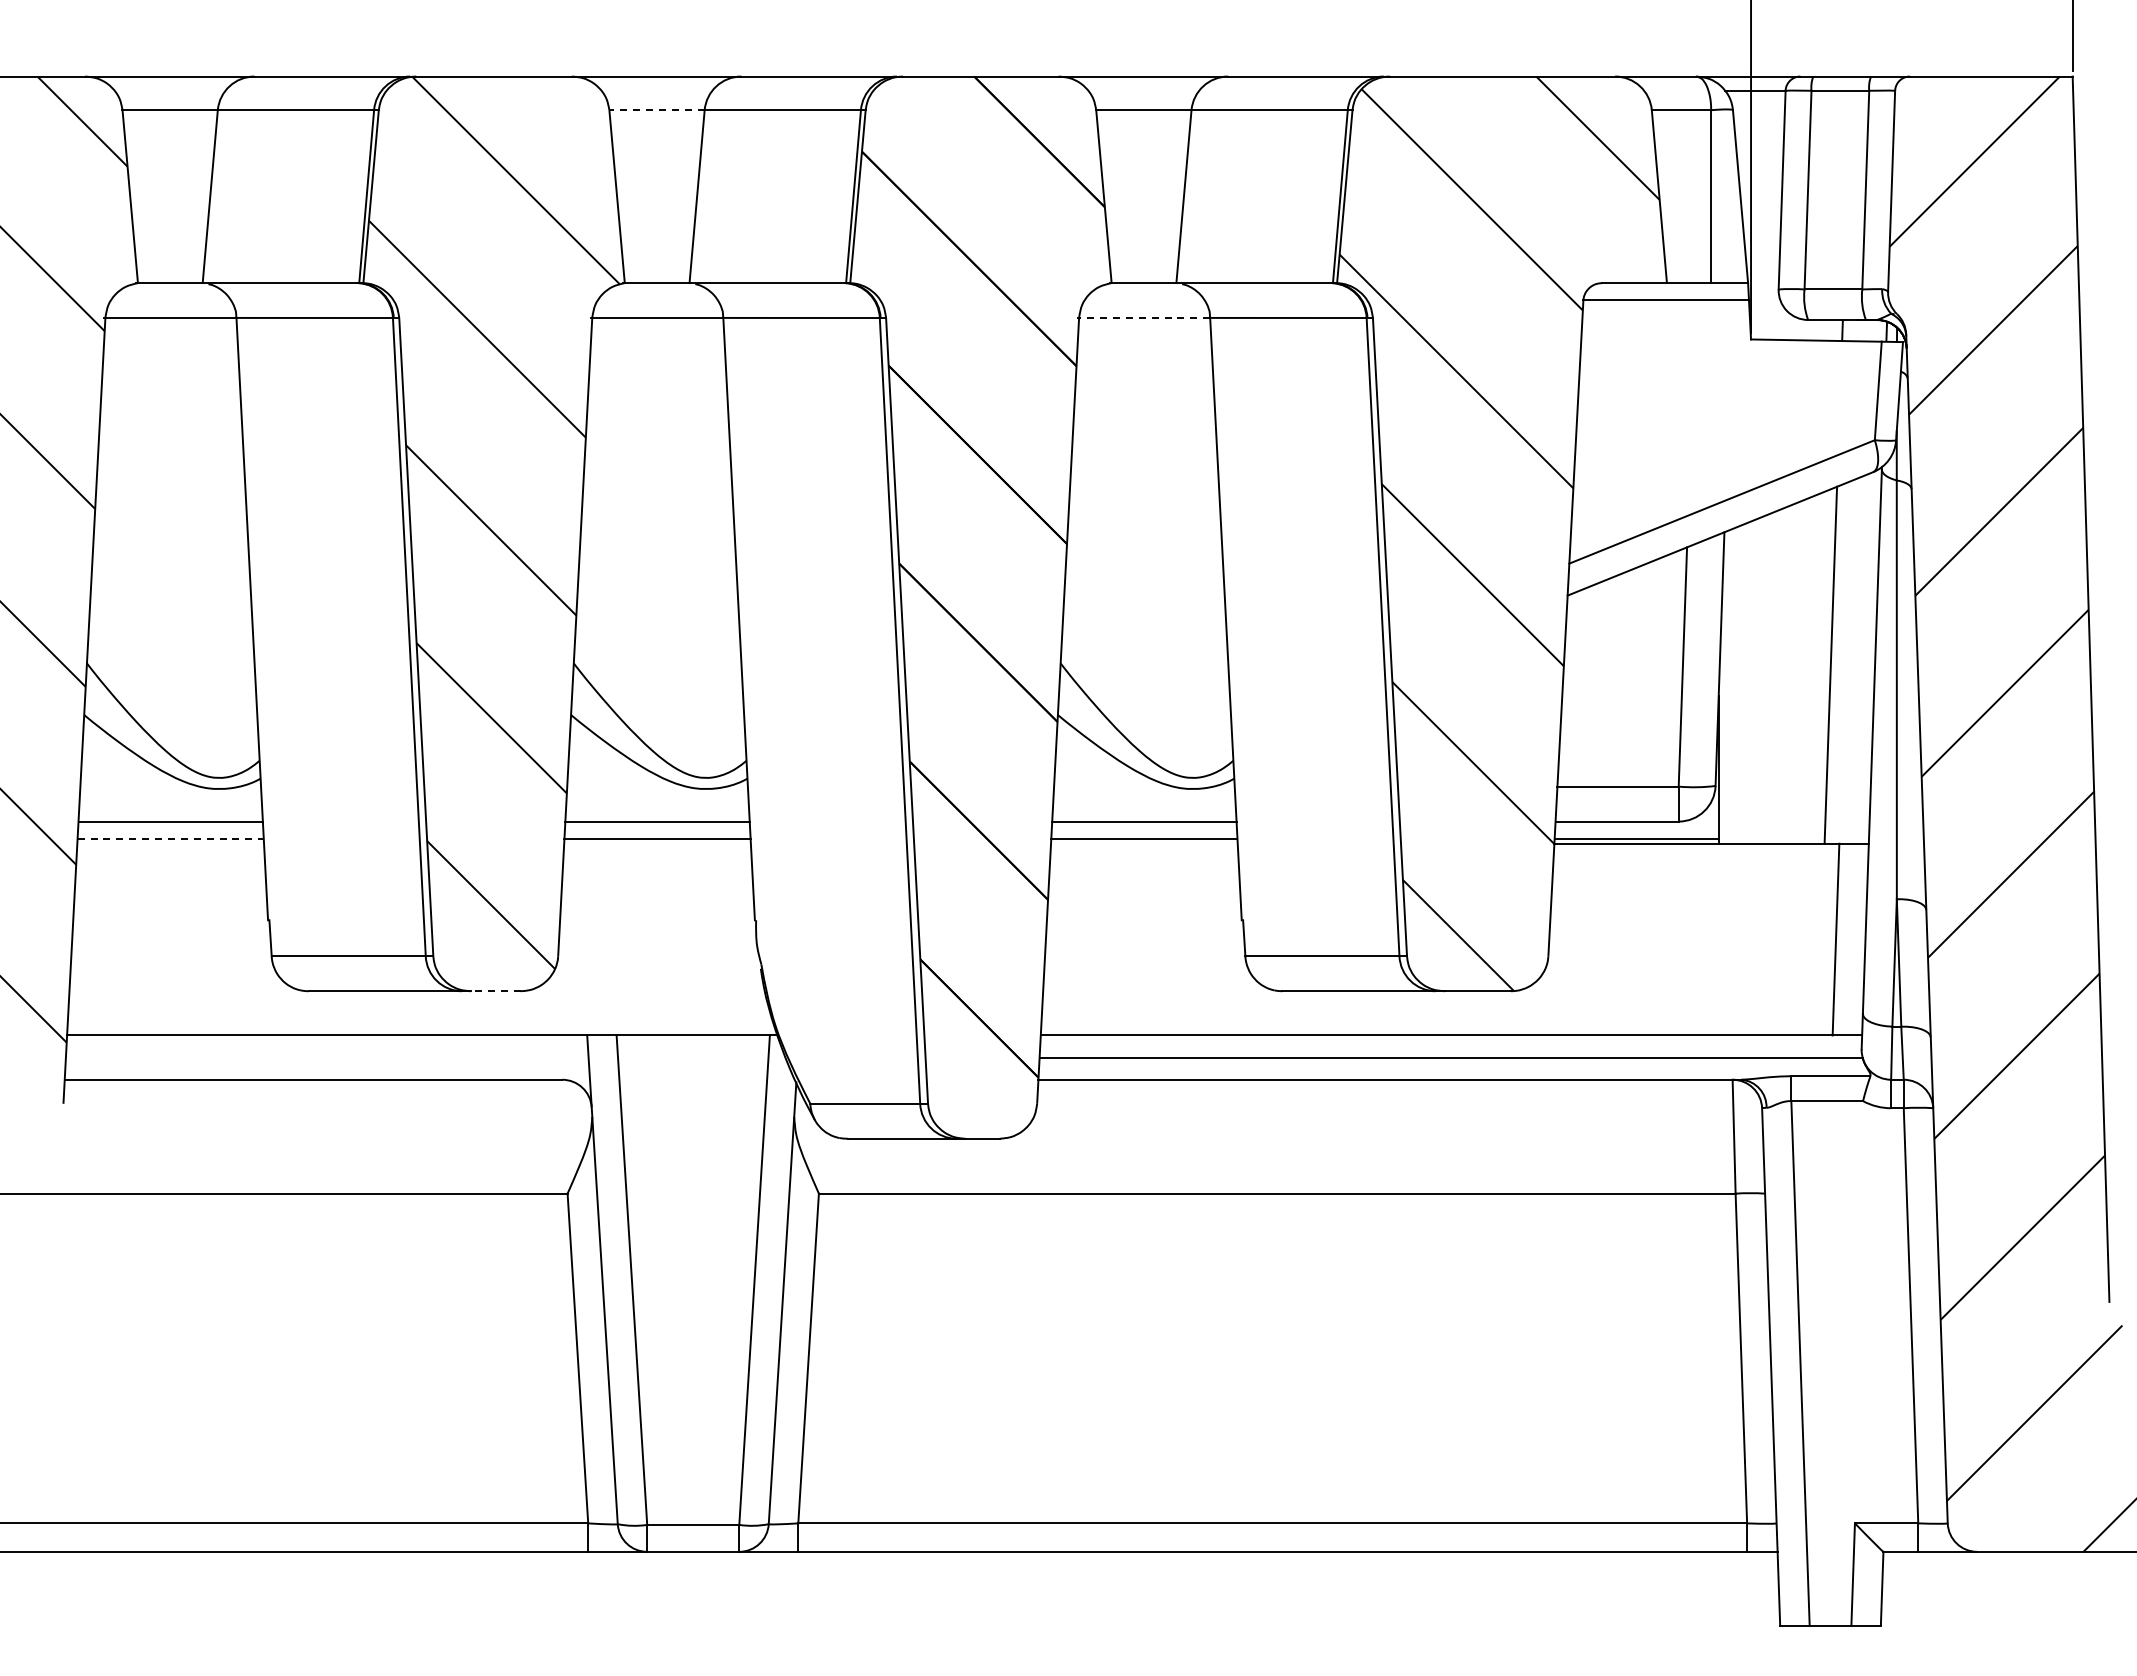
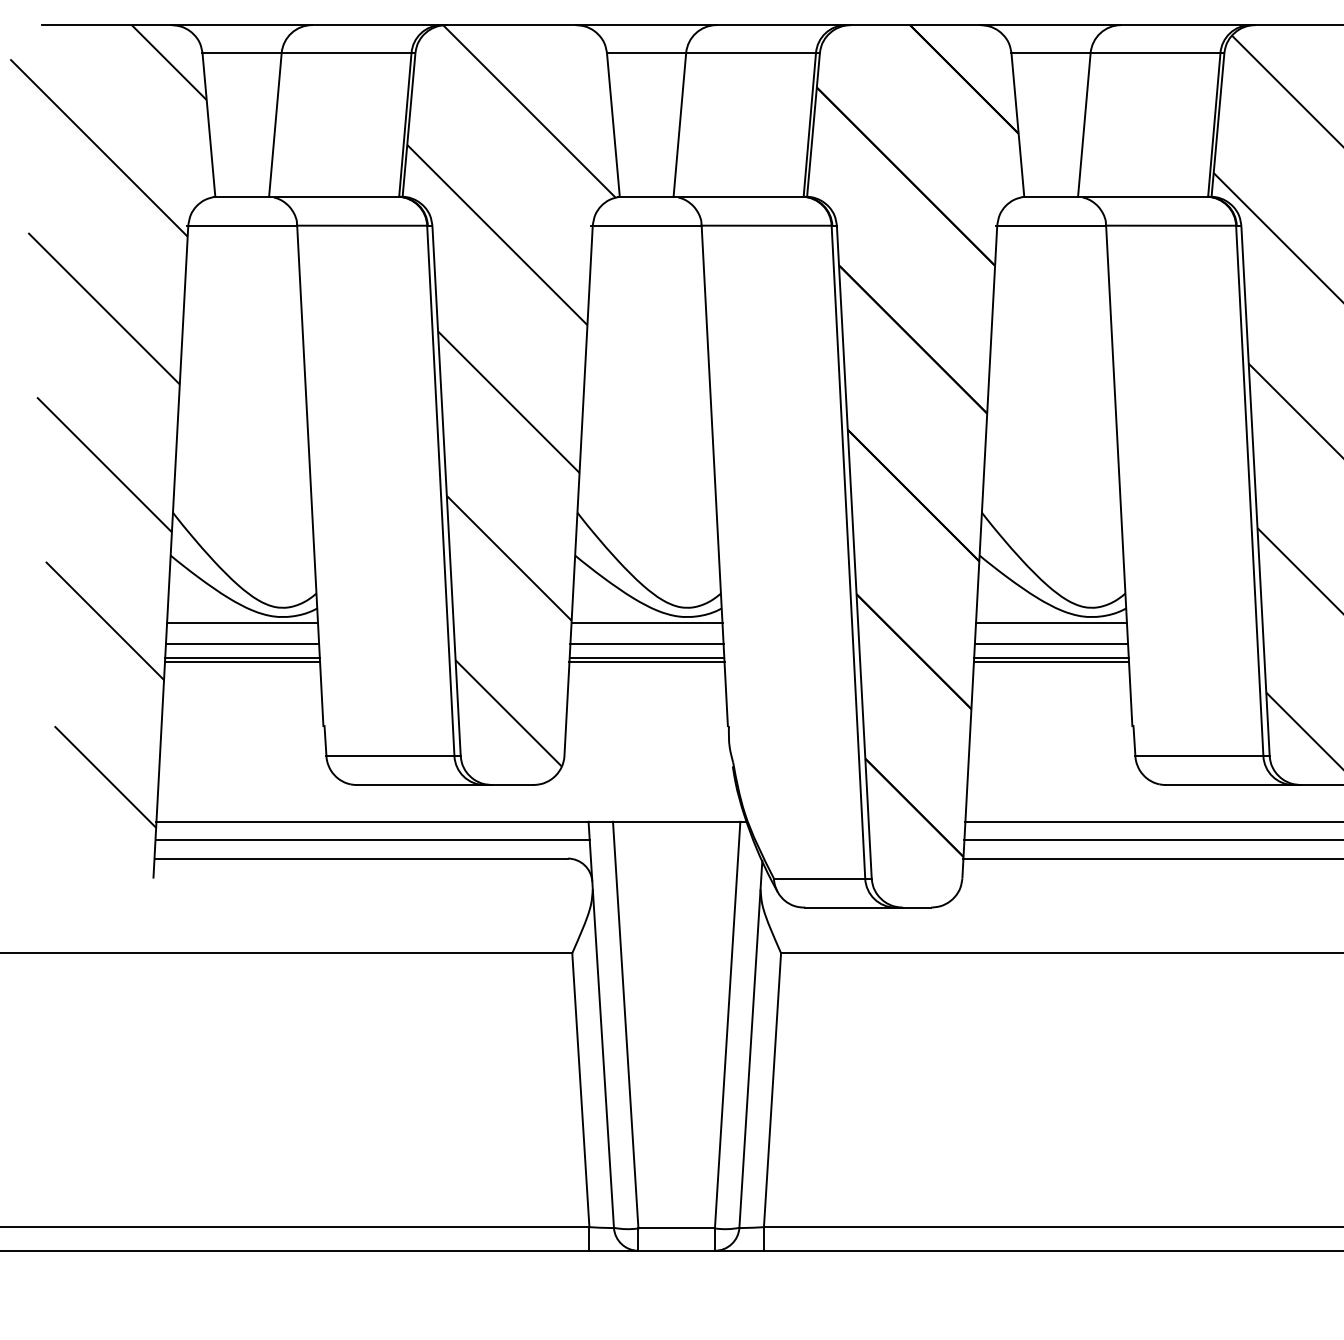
line: (656, 110) -> (646, 53), dashed -> solid
line: (1143, 317) -> (1050, 225), dashed -> solid
line: (170, 796) -> (242, 623), added
line: (657, 796) -> (646, 623), added
line: (1144, 796) -> (1051, 623), added
line: (171, 838) -> (243, 658), dashed -> solid
line: (170, 843) -> (242, 662), added
line: (657, 843) -> (646, 662), added
line: (1144, 843) -> (1051, 662), added
line: (495, 991) -> (512, 785), dashed -> solid
line: (326, 1057) -> (371, 840), added

